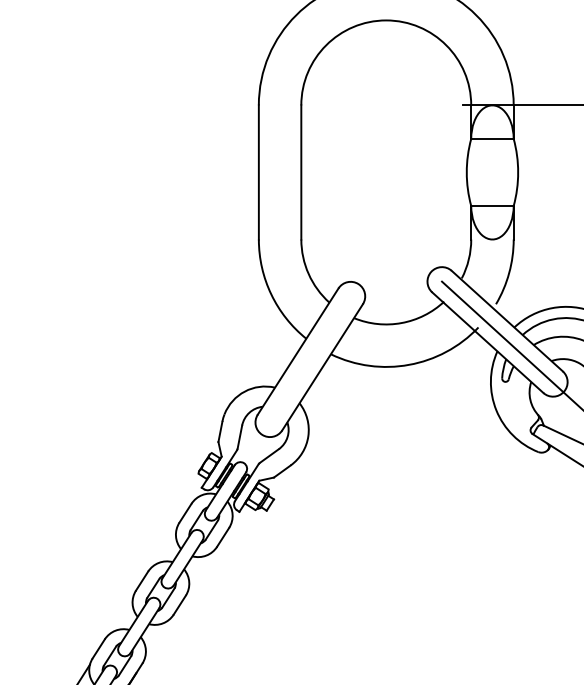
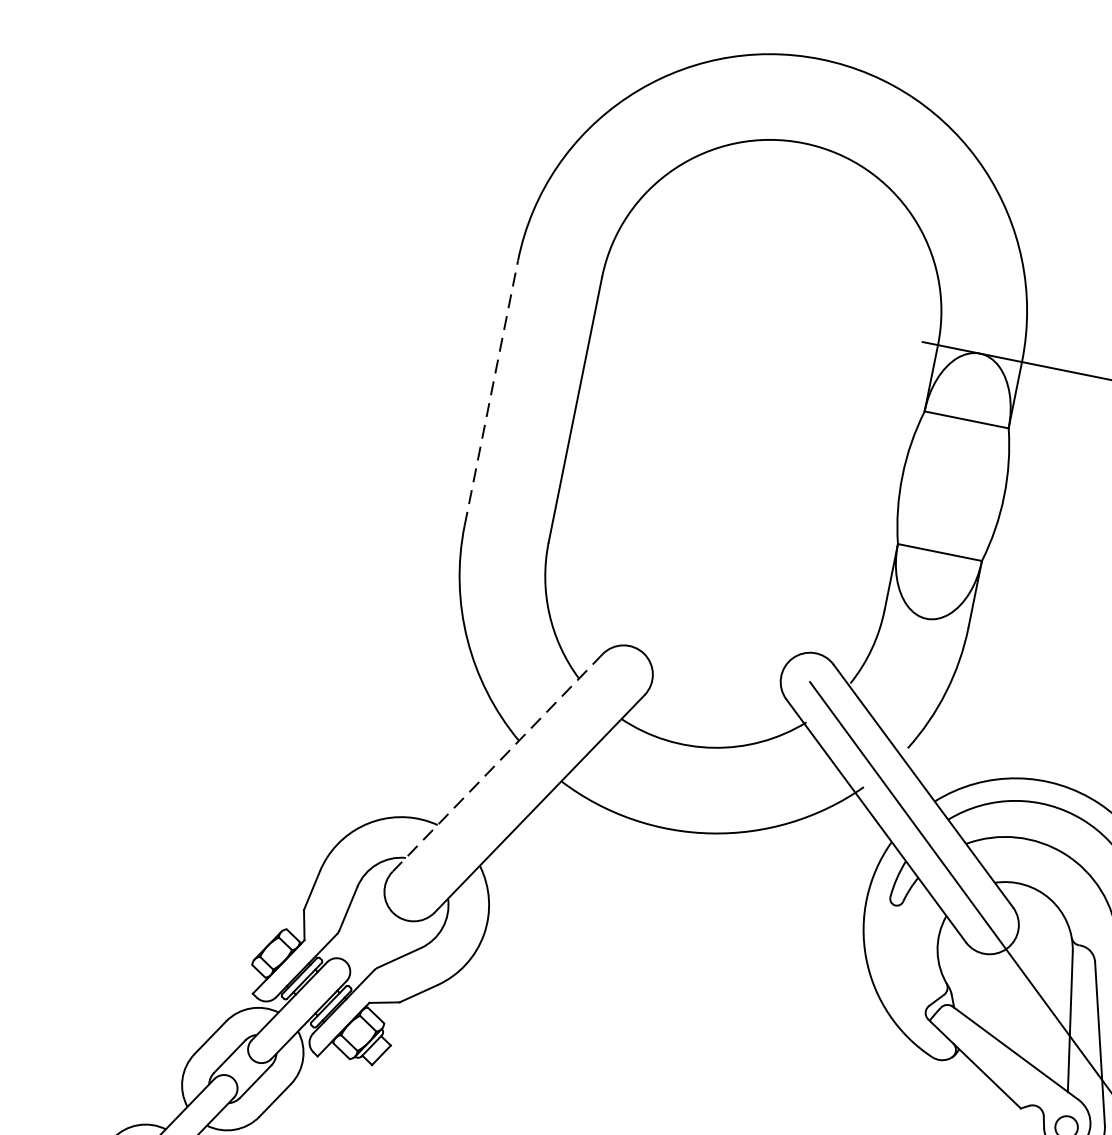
line: (258, 171) -> (491, 391), solid -> dashed
line: (298, 351) -> (498, 762), solid -> dashed

